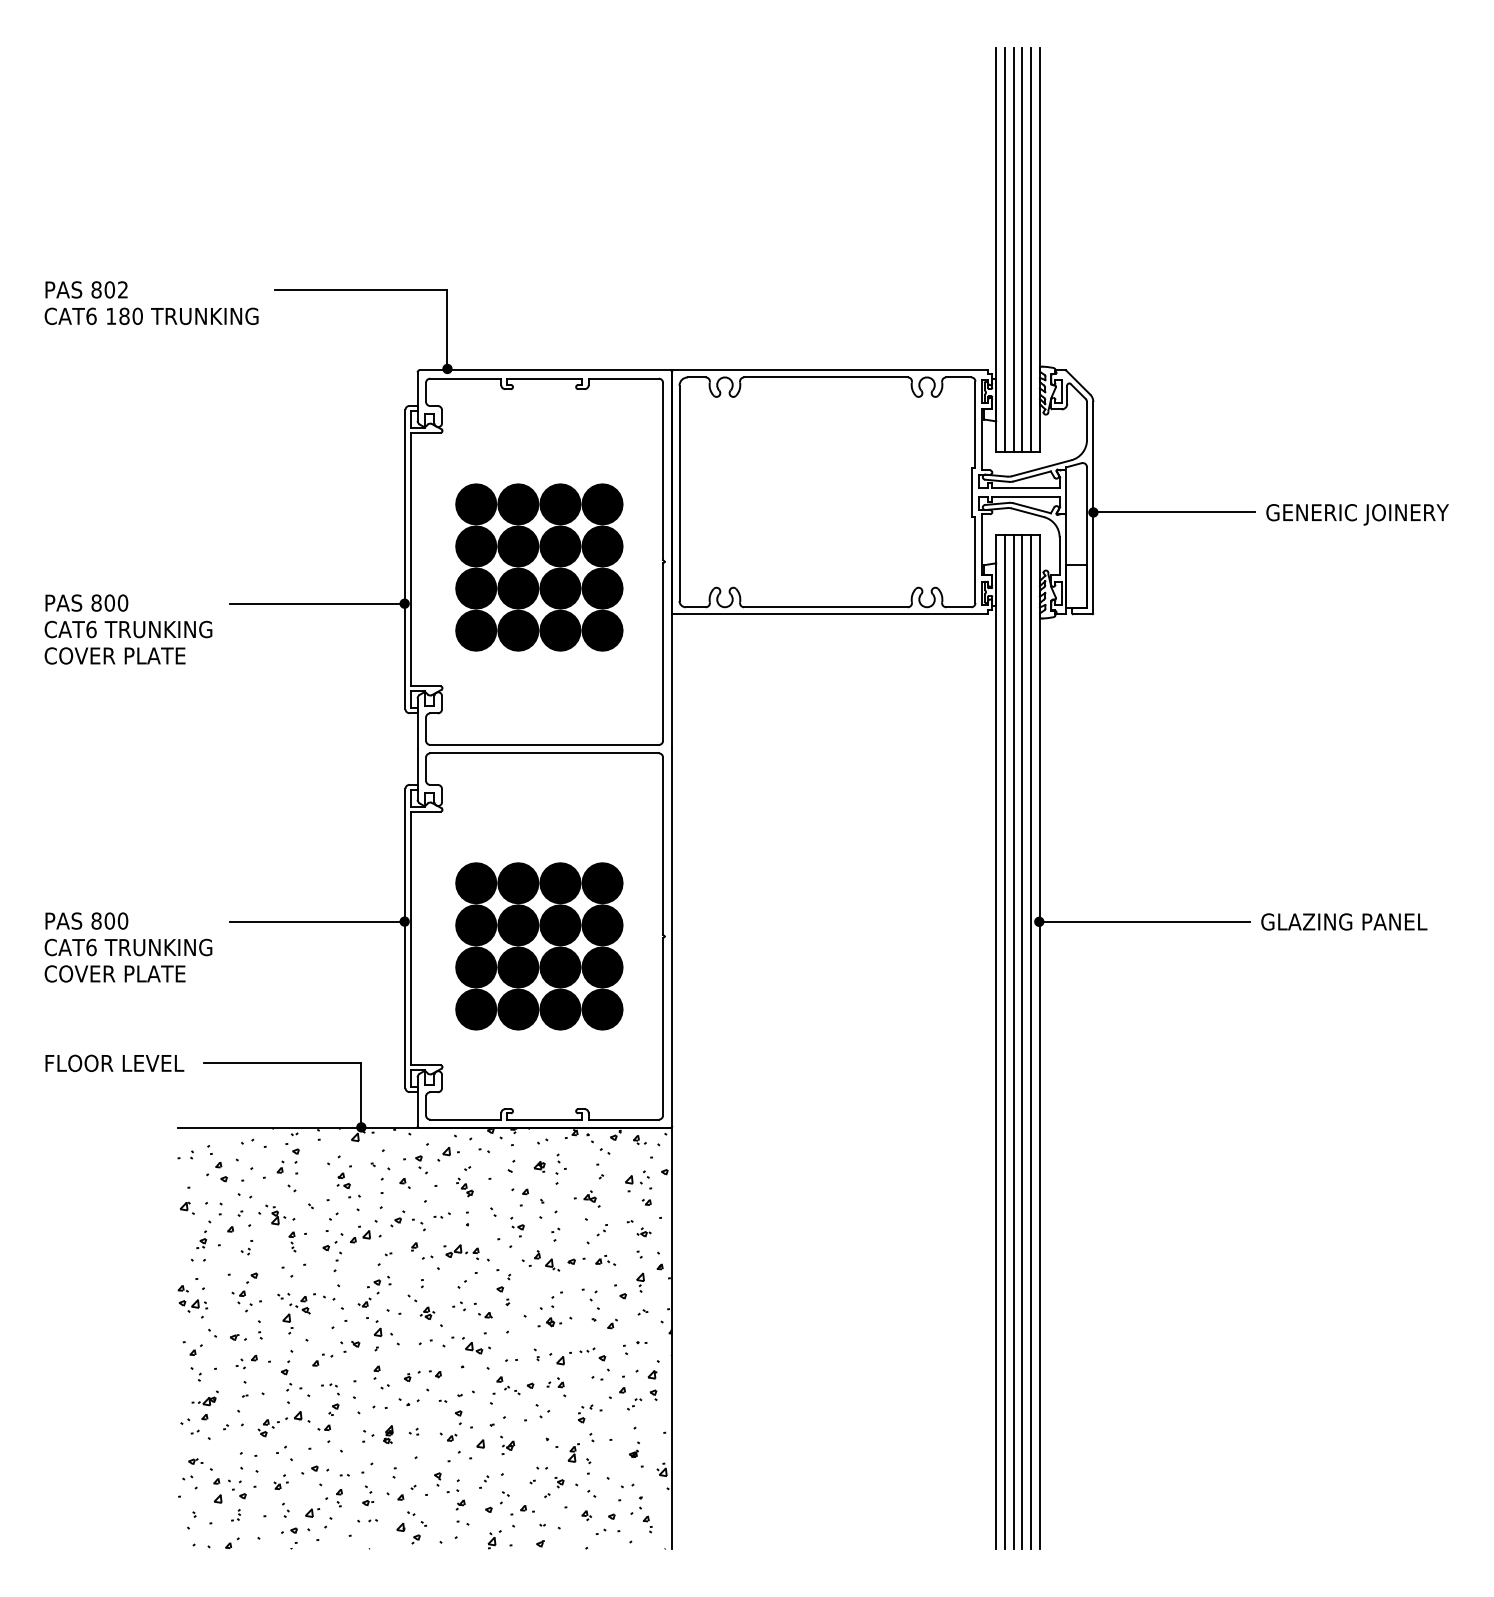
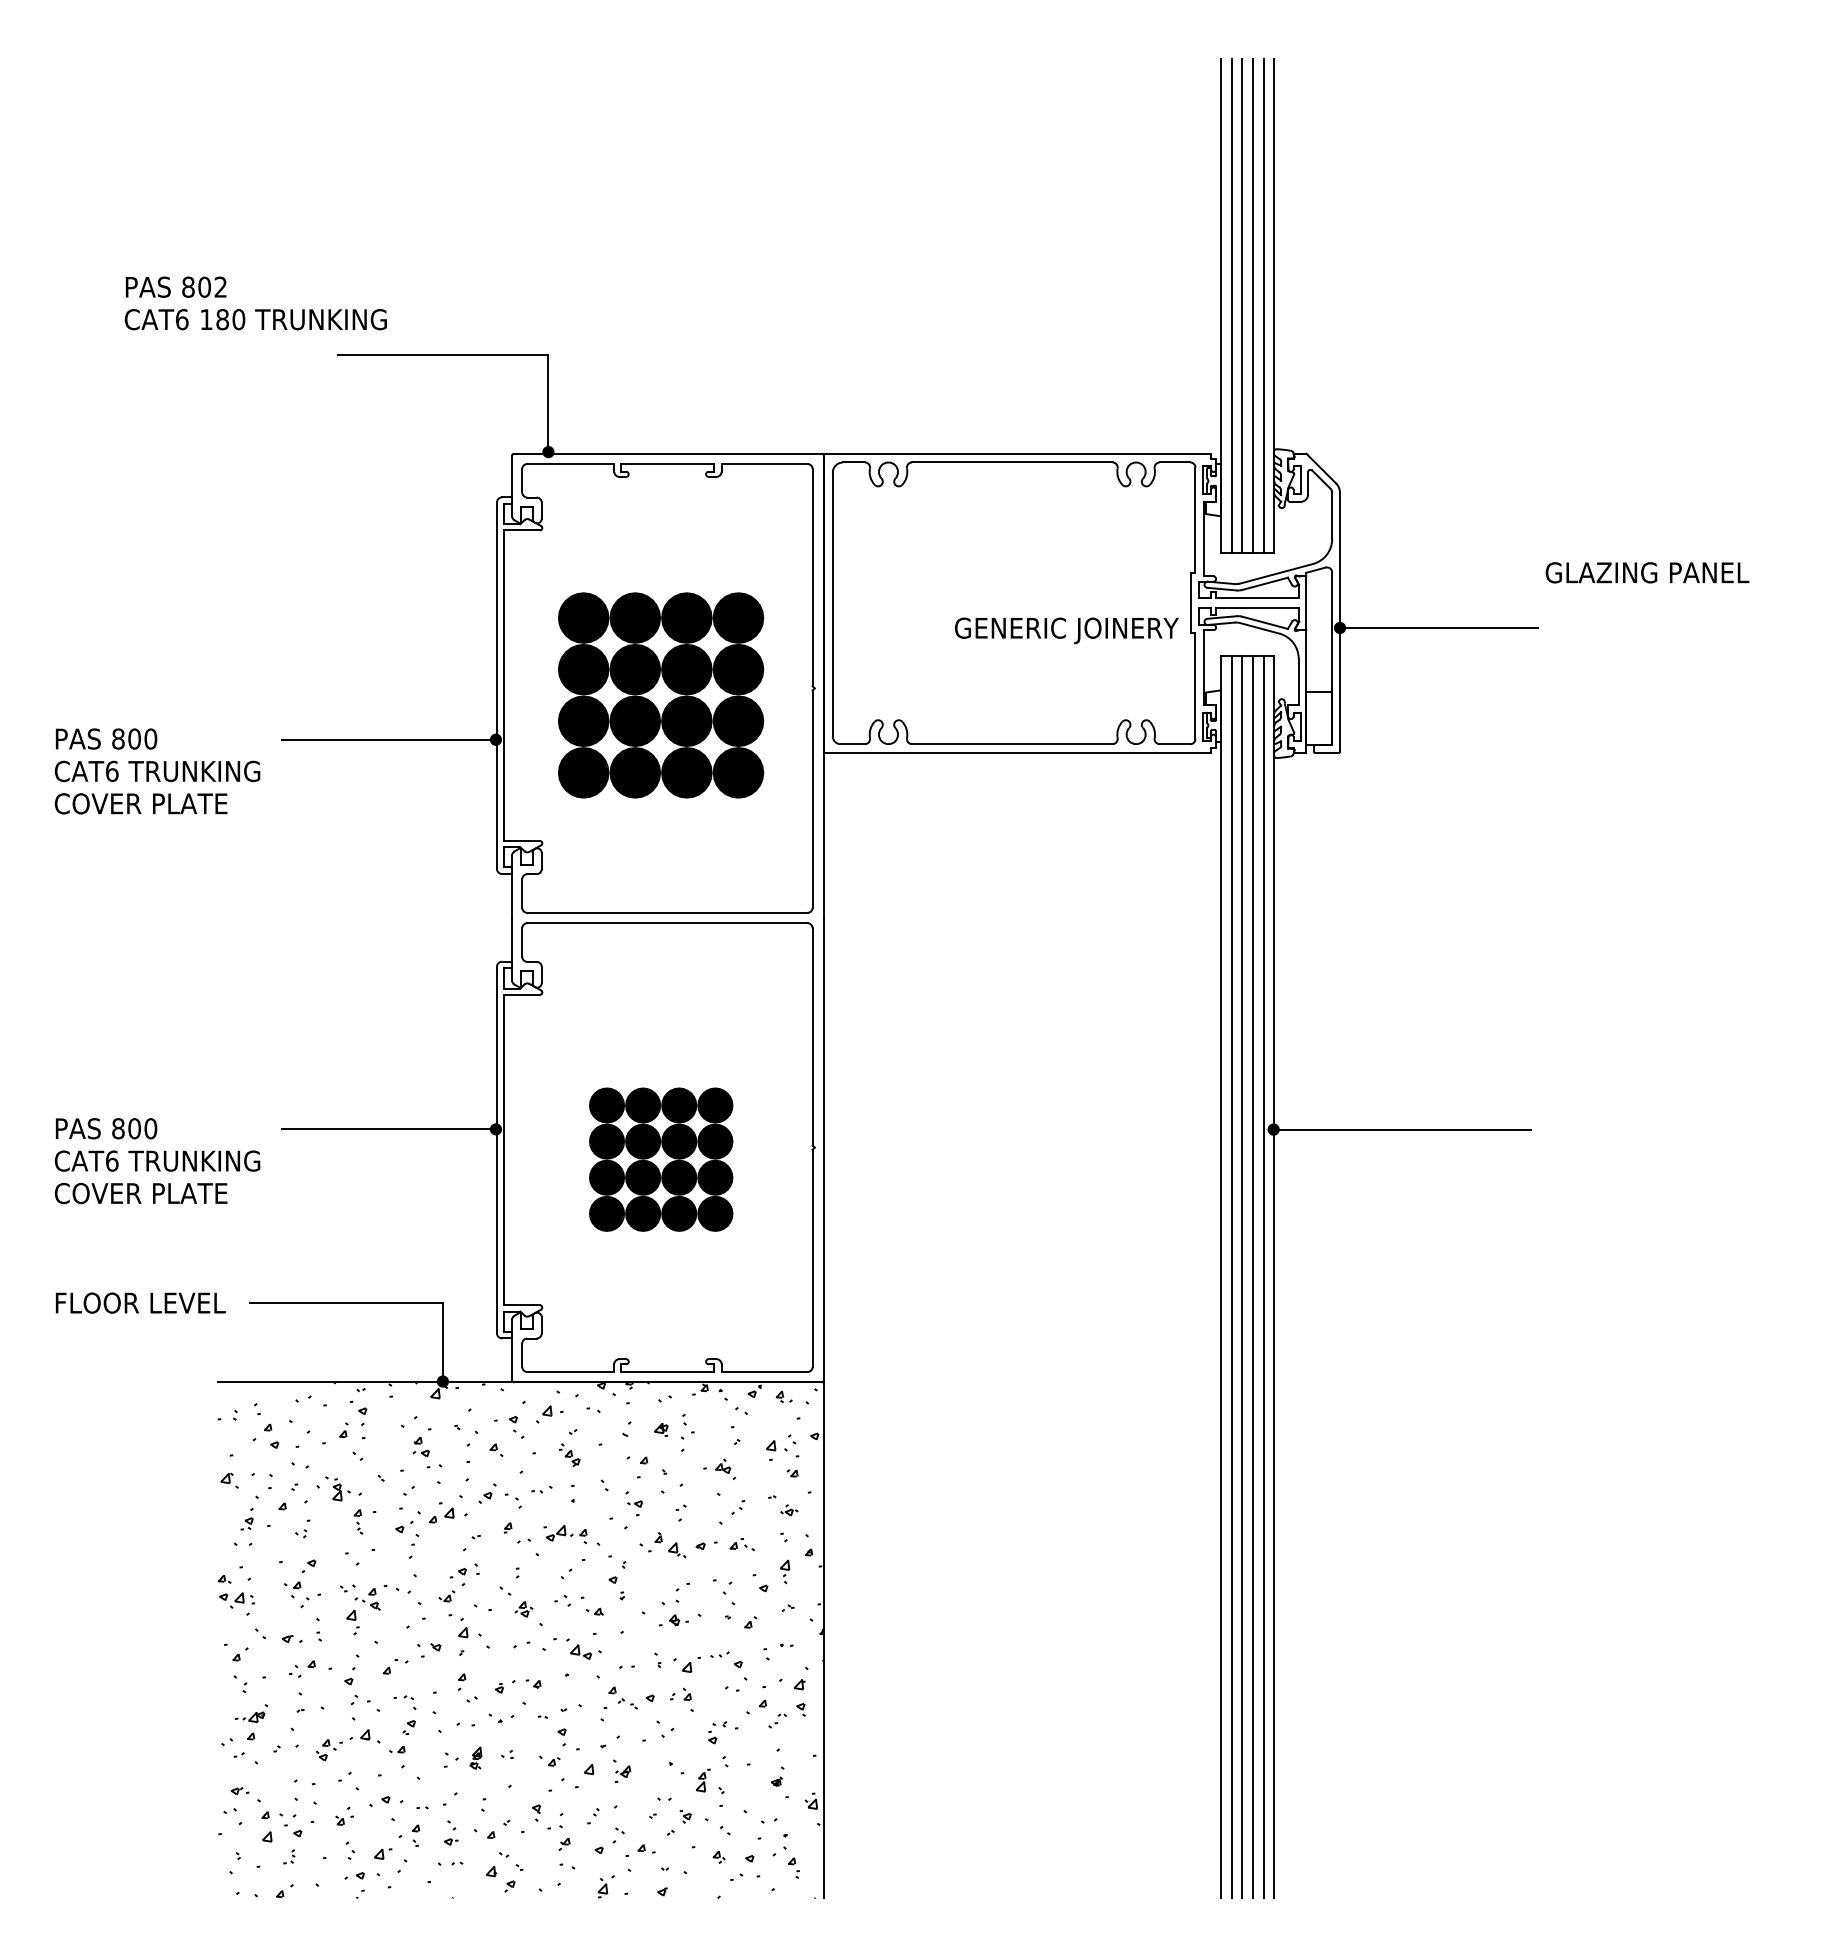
text: (151, 303) -> (255, 303), moved
text: (1357, 514) -> (1066, 630), moved
text: (1344, 921) -> (1647, 572), moved
part: (539, 946) -> (661, 1159), size x0.7

